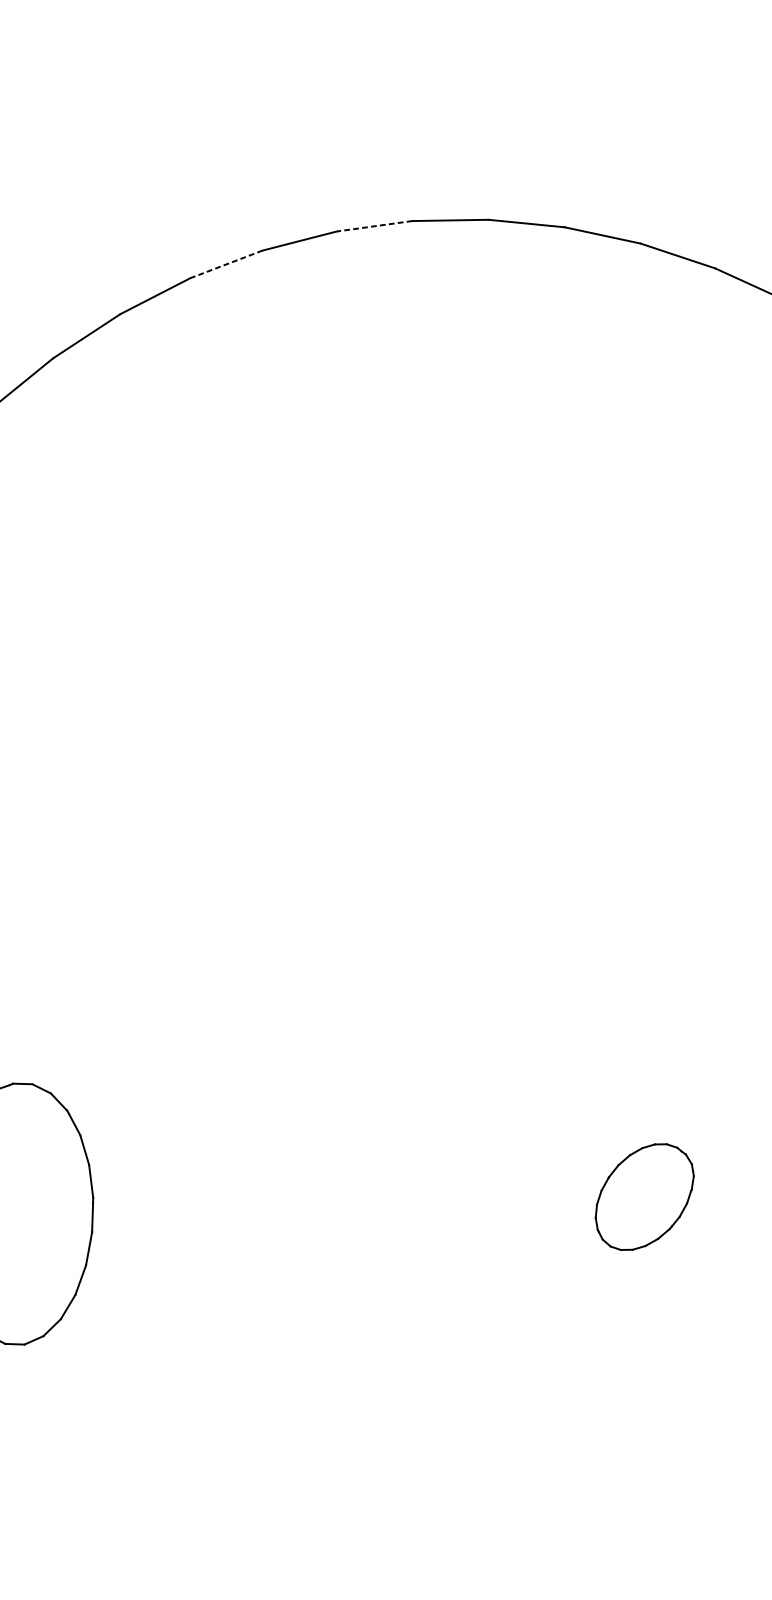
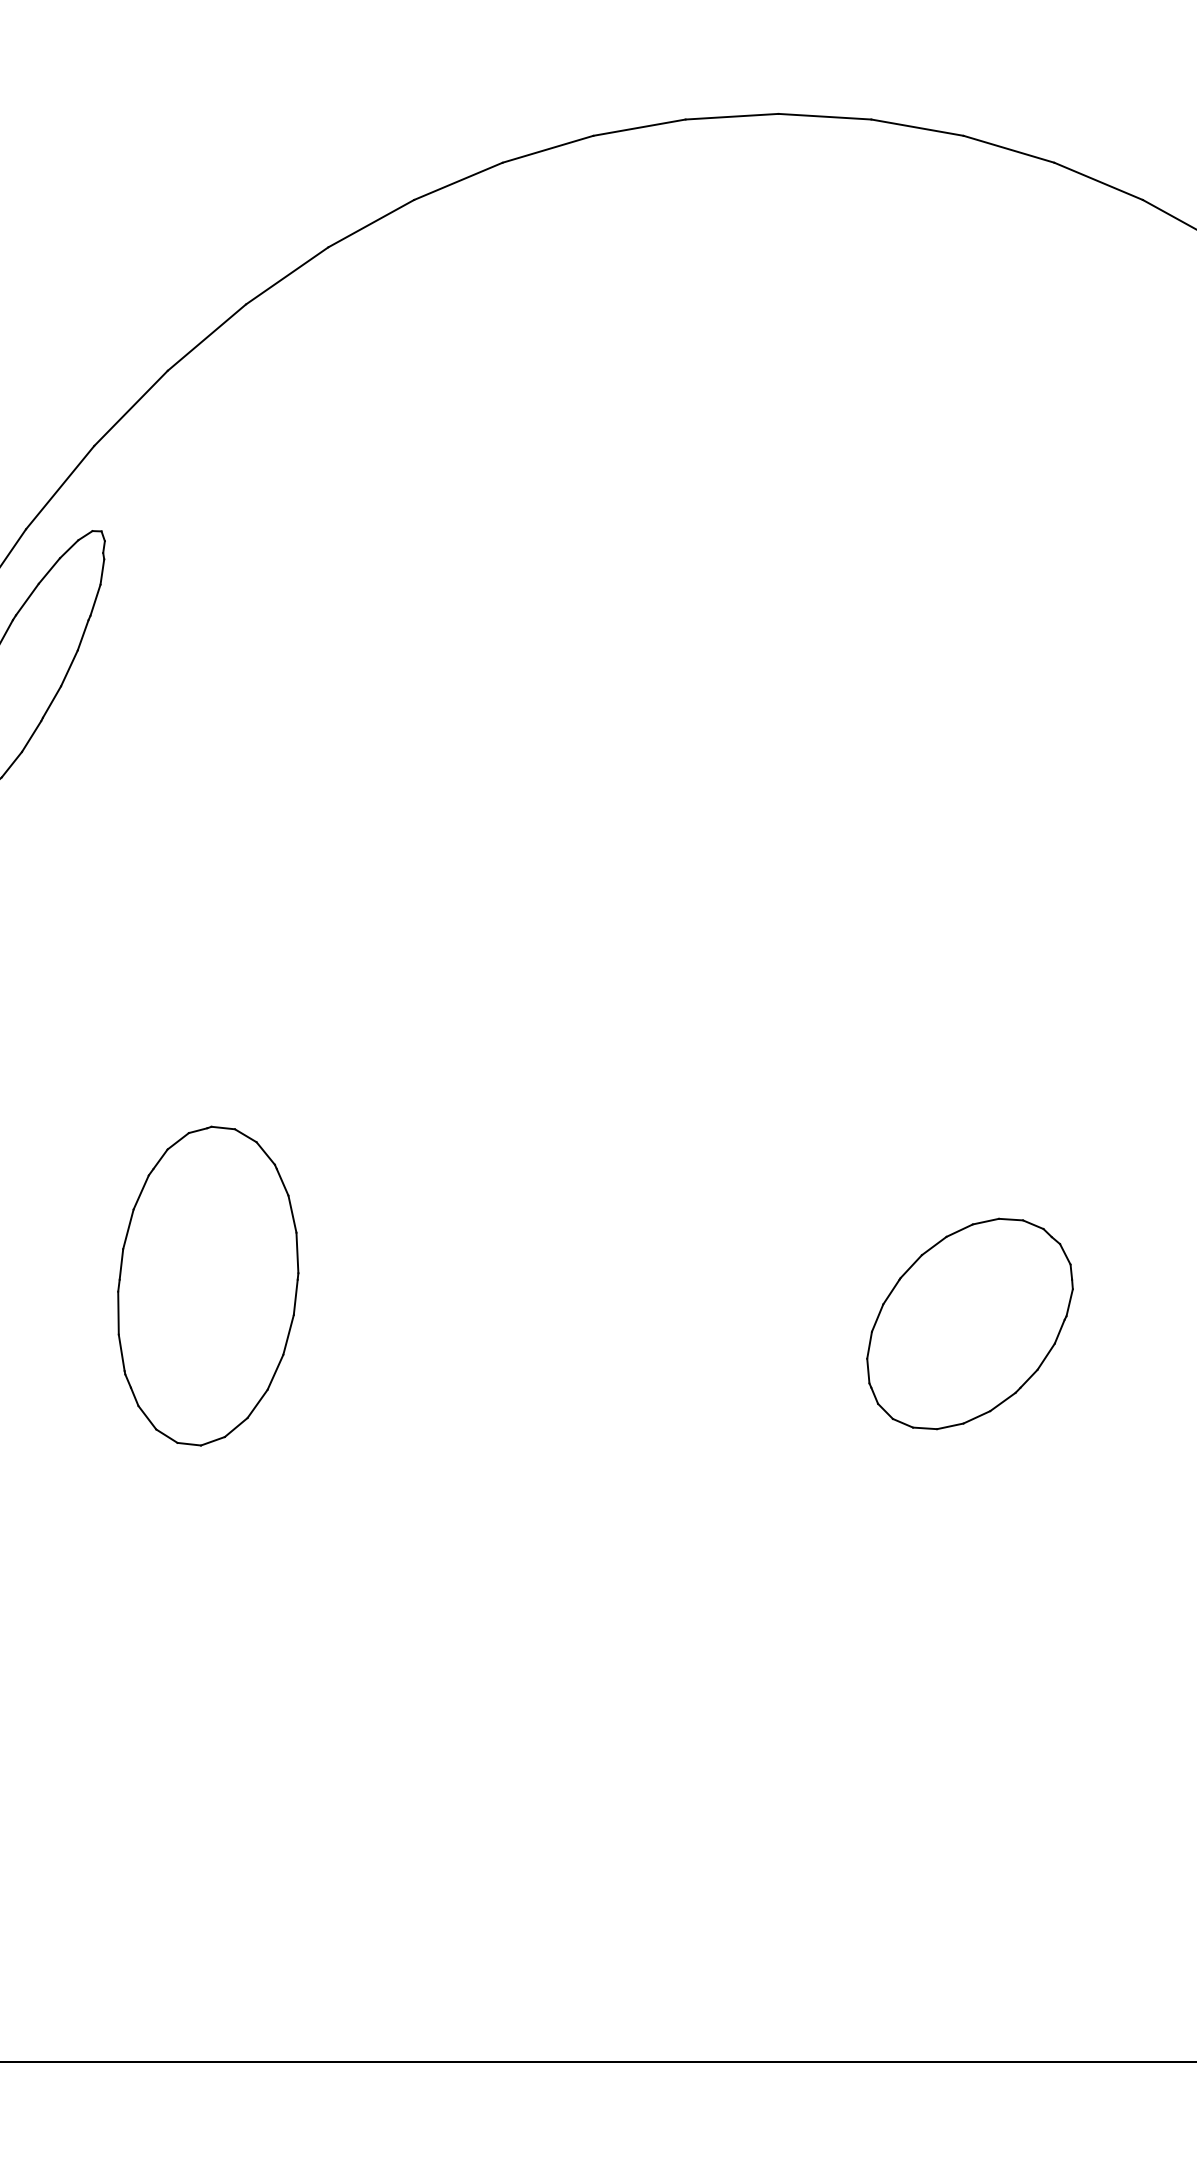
line: (375, 226) -> (732, 116), dashed -> solid
line: (226, 264) -> (547, 149), dashed -> solid
part: (644, 1196) -> (969, 1323), size x1.67

